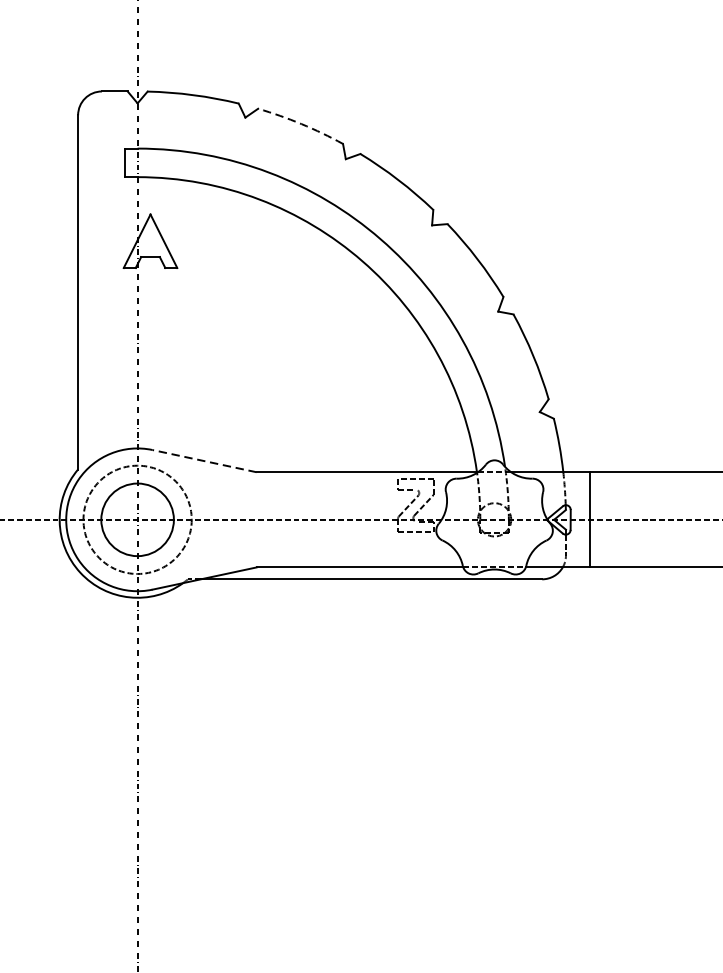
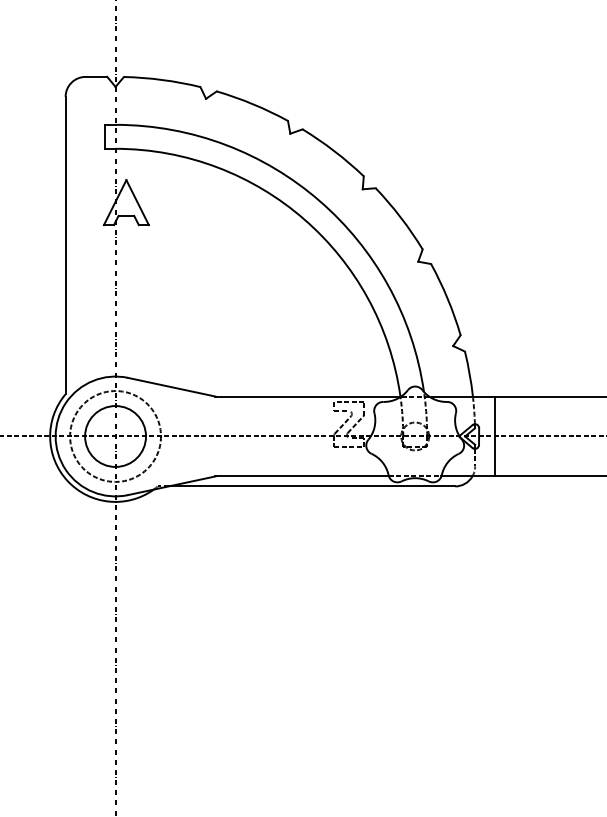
arc: (301, 124) -> (253, 104), dashed -> solid
line: (204, 461) -> (171, 387), dashed -> solid

